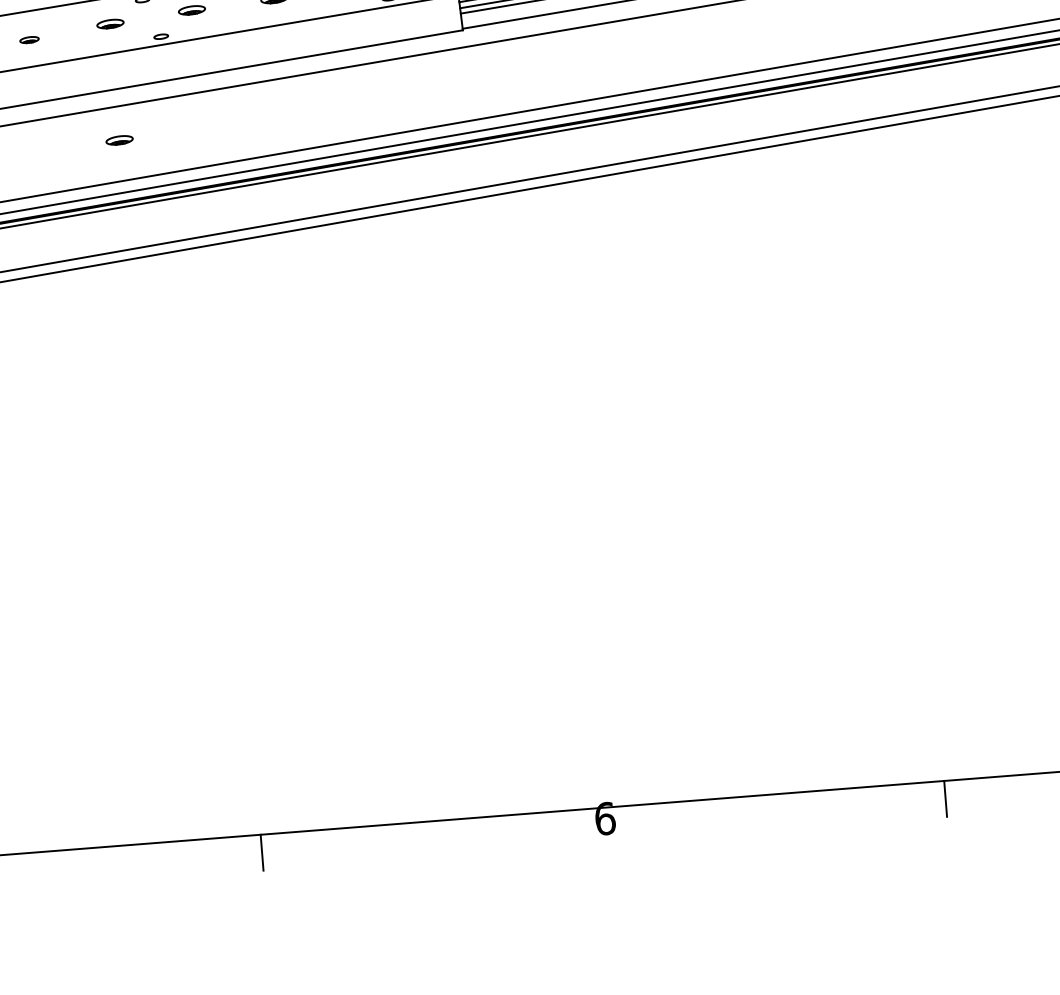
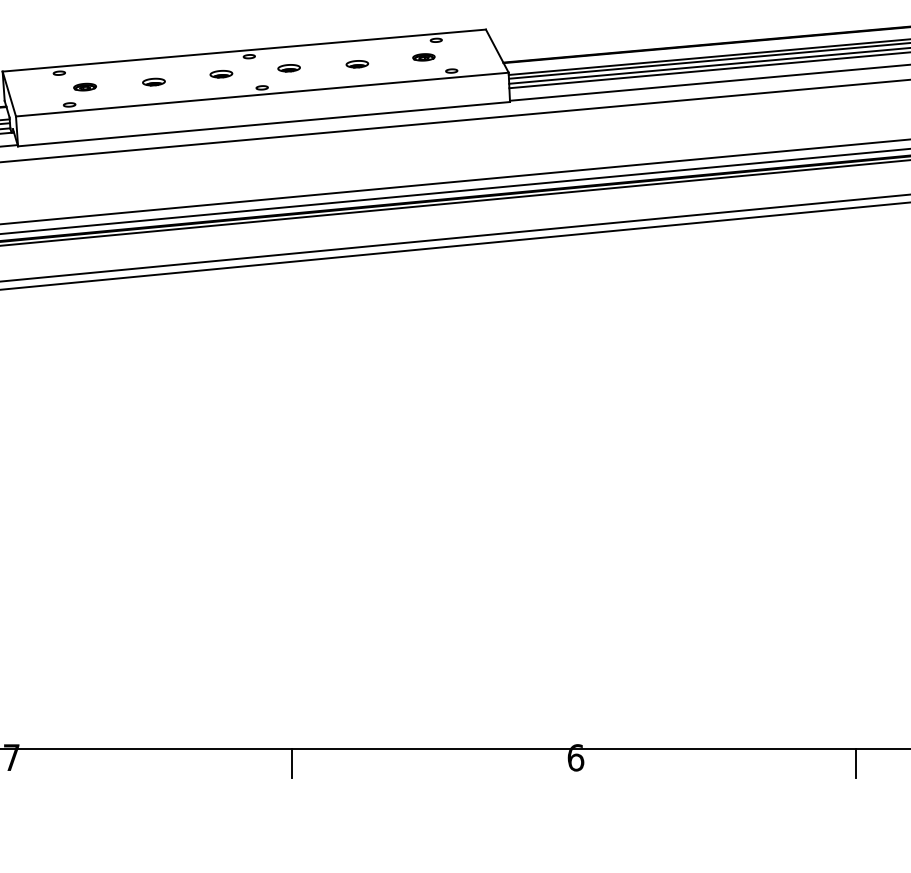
part: (28, 39) -> (153, 81), size x1.43
part: (119, 140) -> (221, 170), removed

